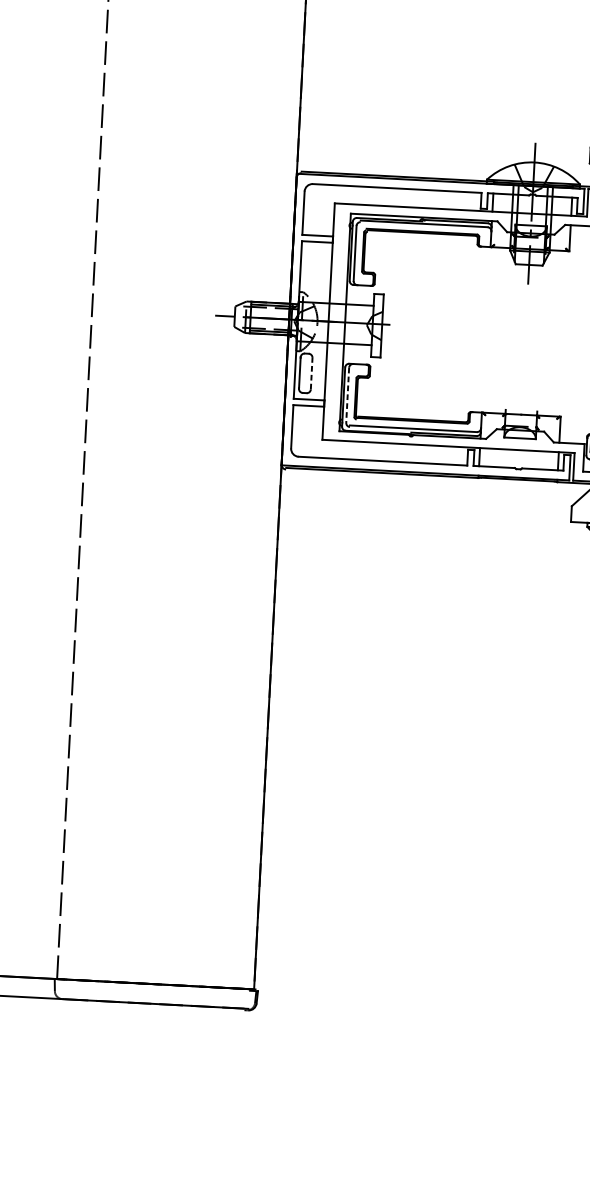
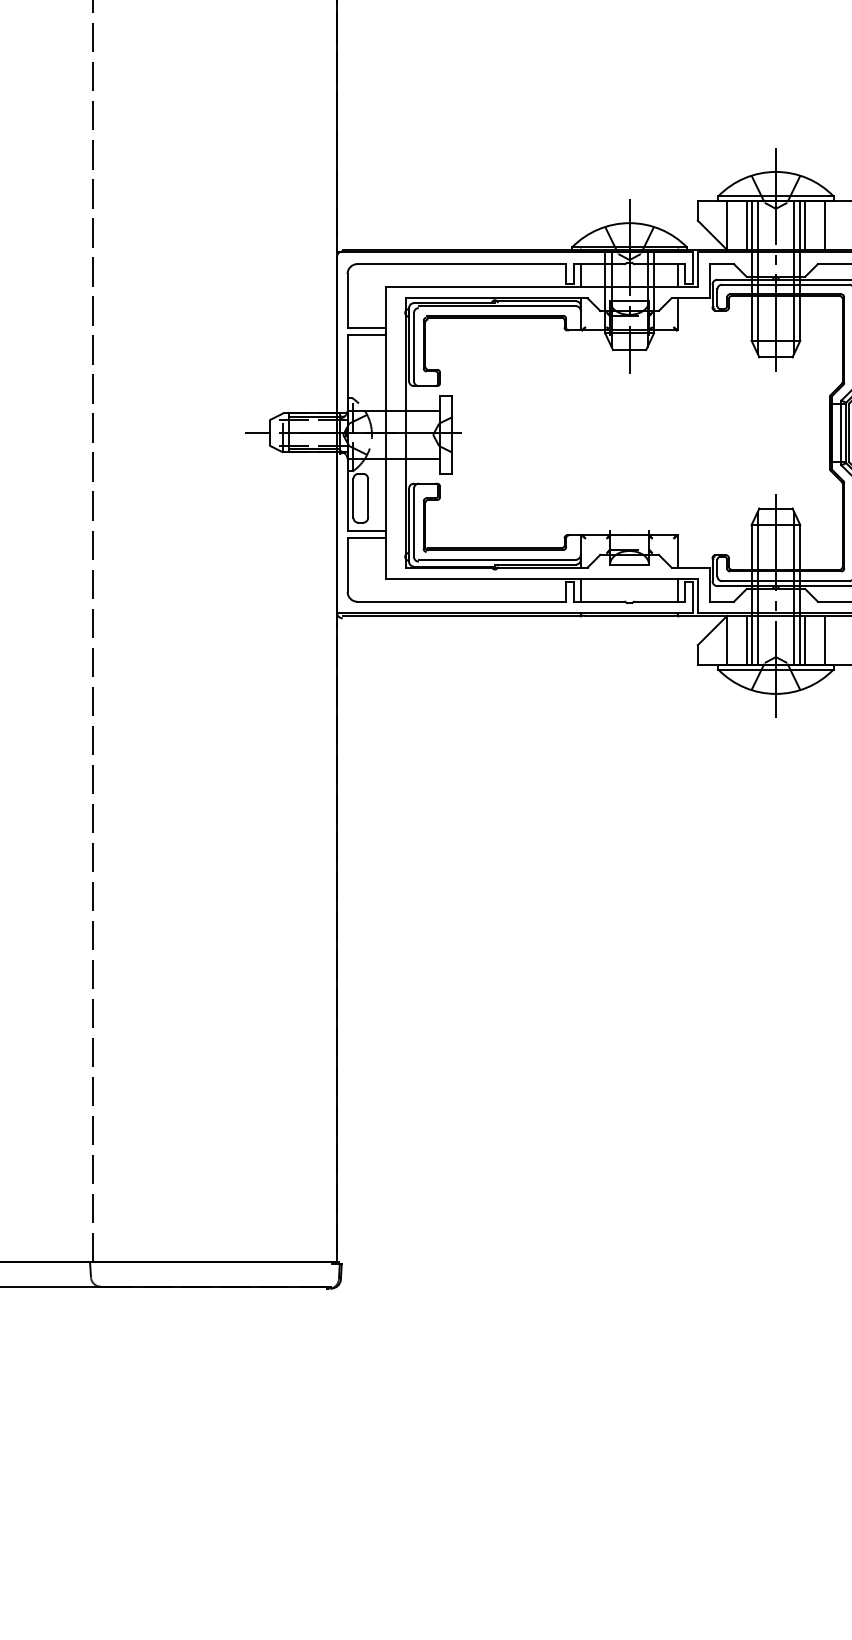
line: (311, 373) -> (368, 498), dashed -> solid
line: (347, 395) -> (413, 523), dashed -> solid

